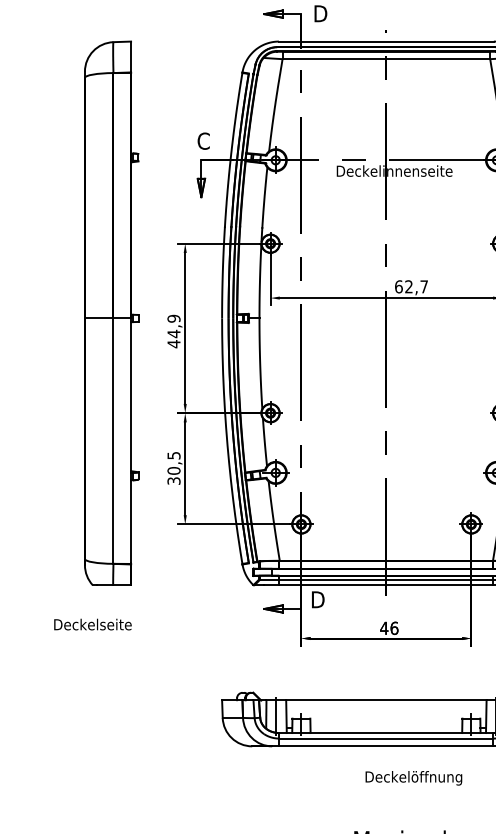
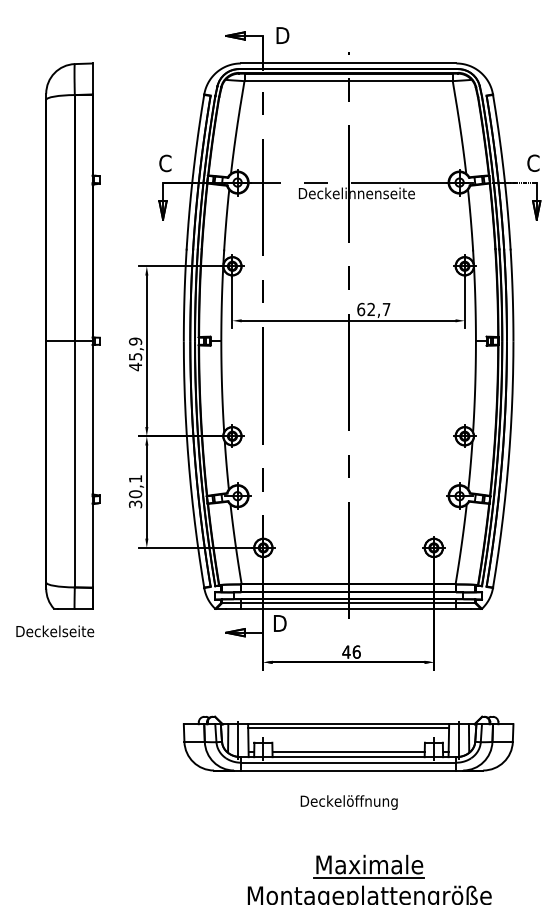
text: (173, 333) -> (135, 356), 44,9 -> 45,9
text: (173, 455) -> (135, 478), 30,5 -> 30,1
text: (93, 624) -> (55, 631), moved
line: (386, 703) -> (348, 727), added
line: (386, 728) -> (348, 752), added
text: (413, 778) -> (348, 802), moved

